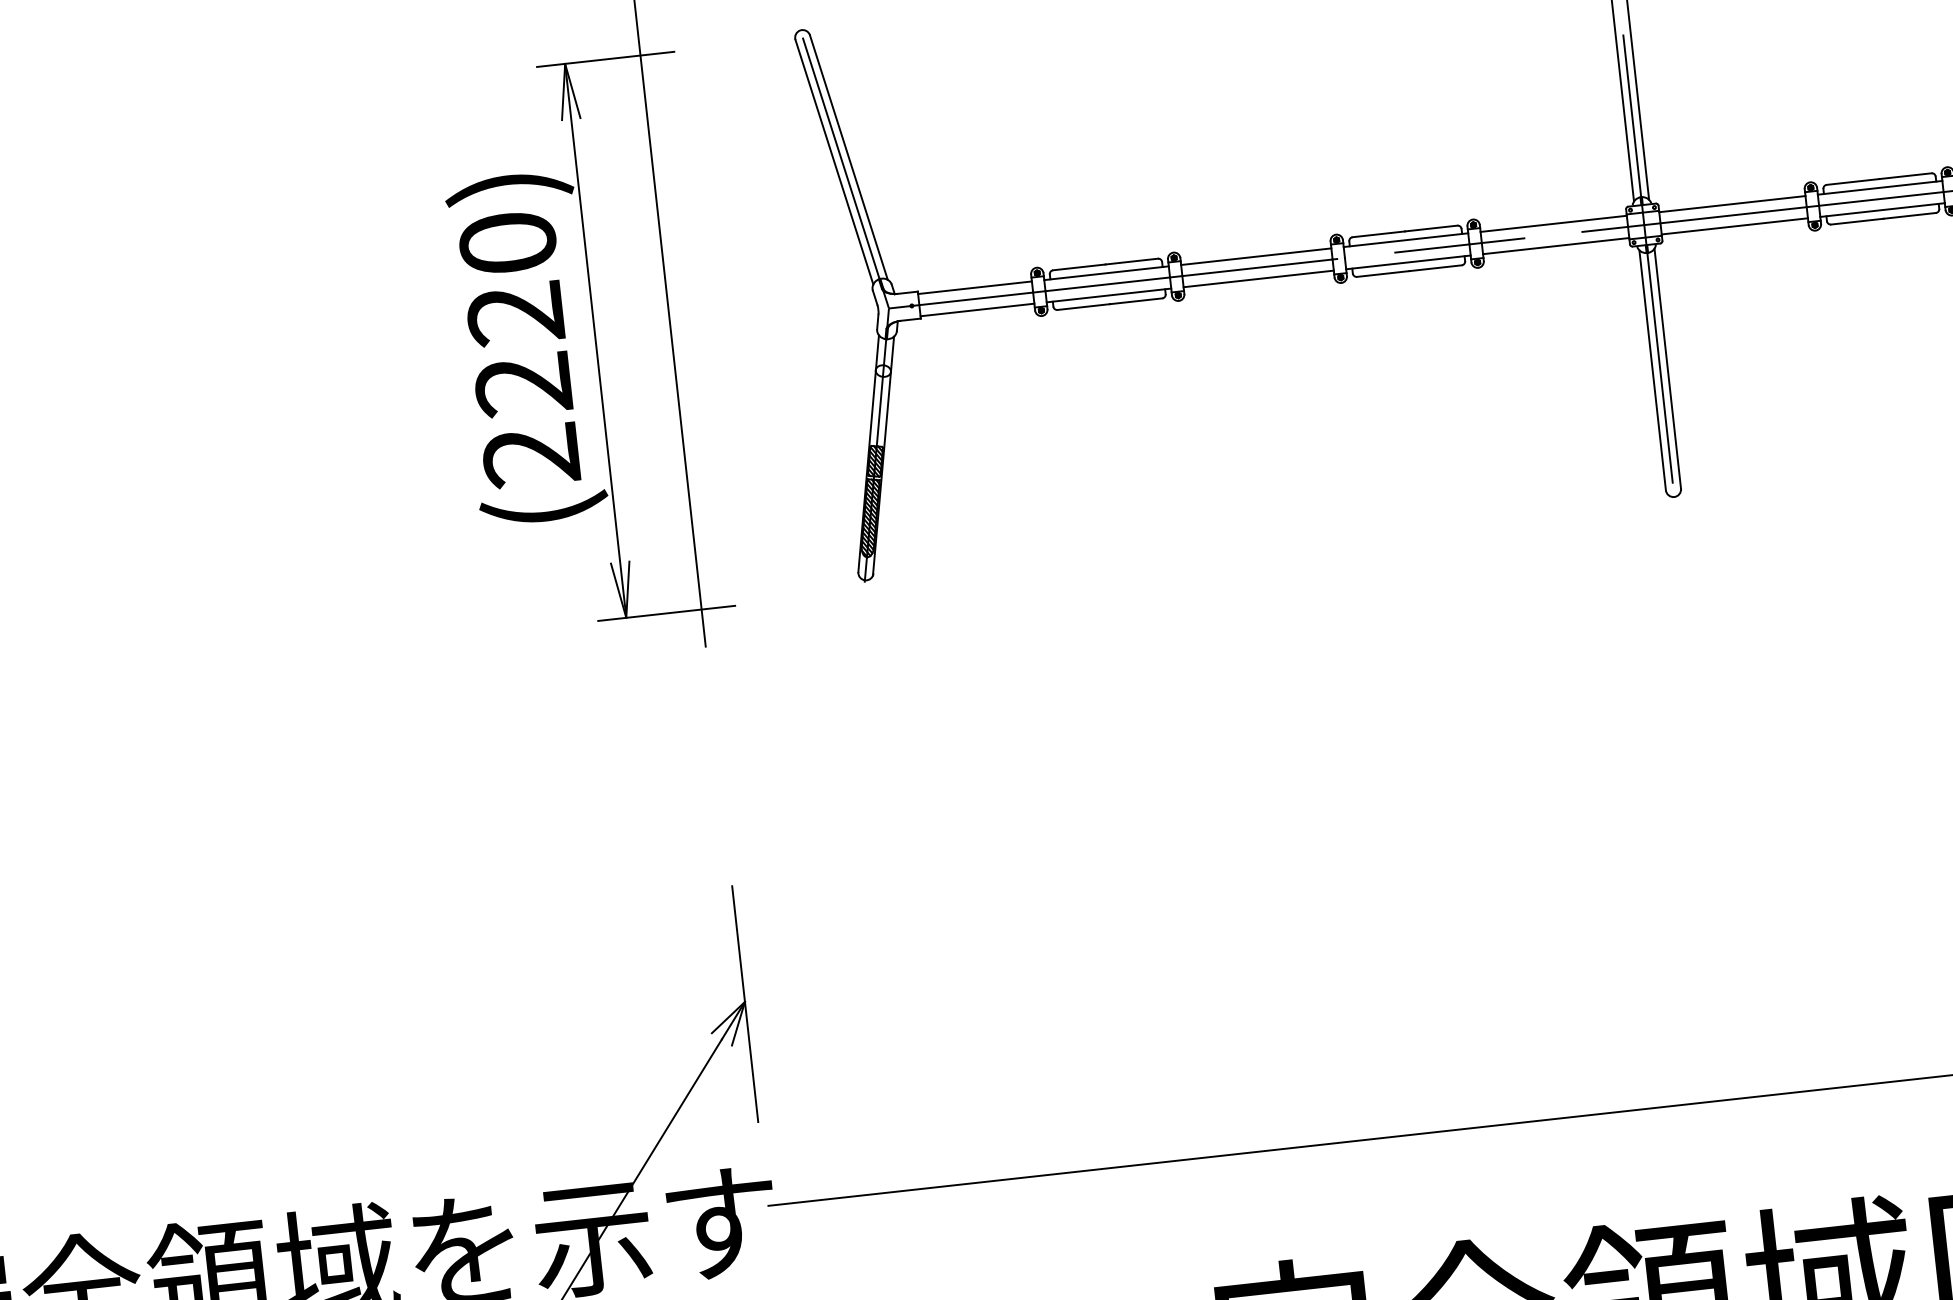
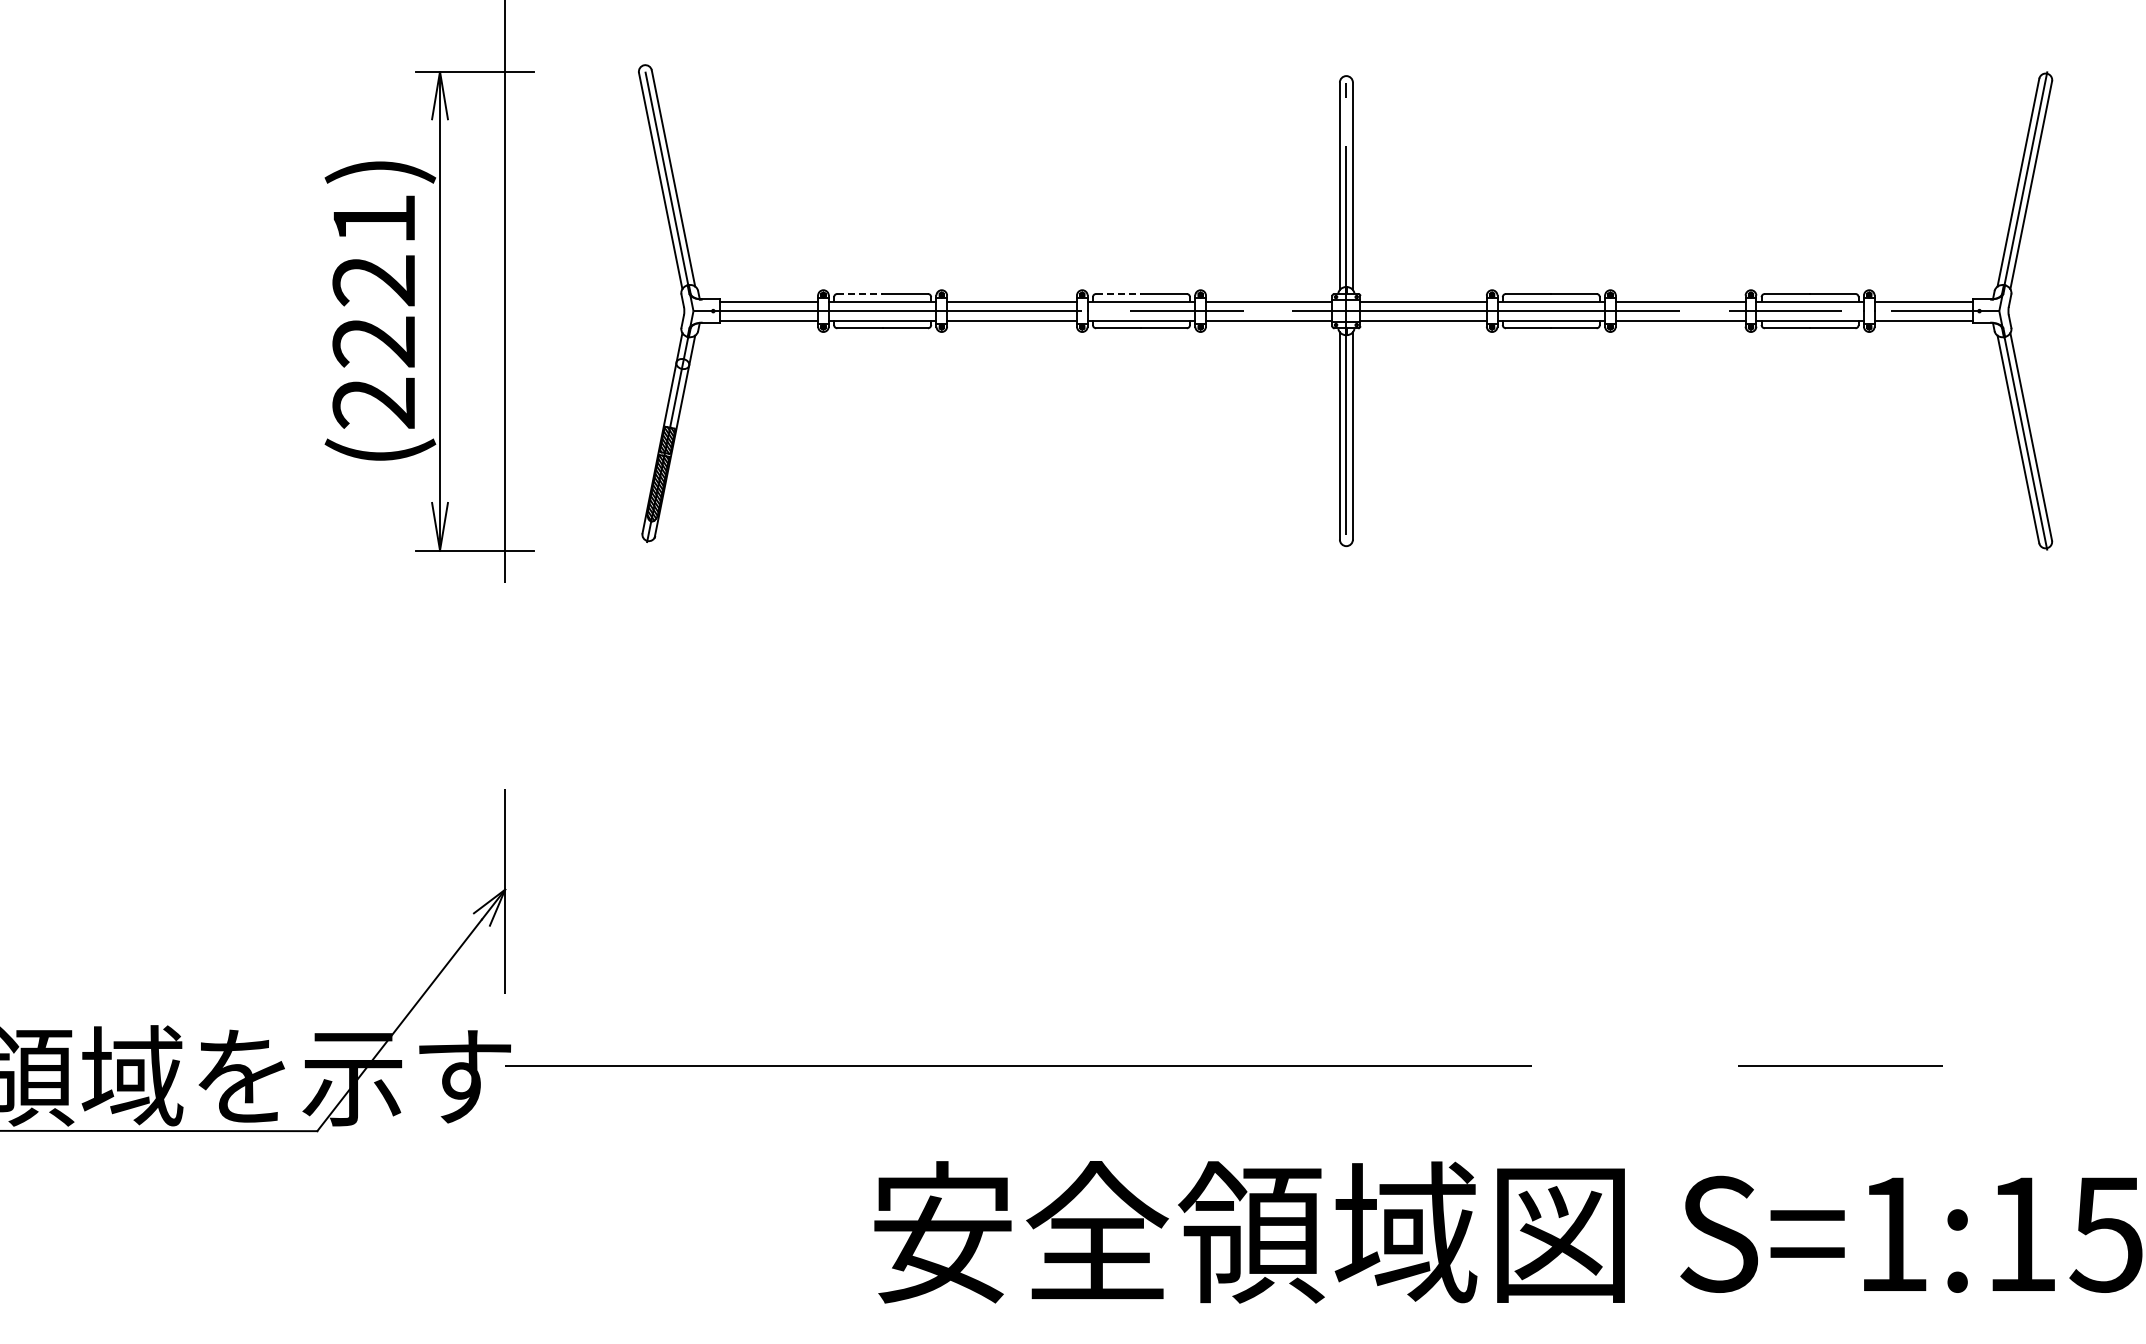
line: (1378, 233) -> (1118, 293), solid -> dashed
text: (508, 243) -> (374, 219), (2220) -> (2221)
line: (1078, 266) -> (859, 293), solid -> dashed

